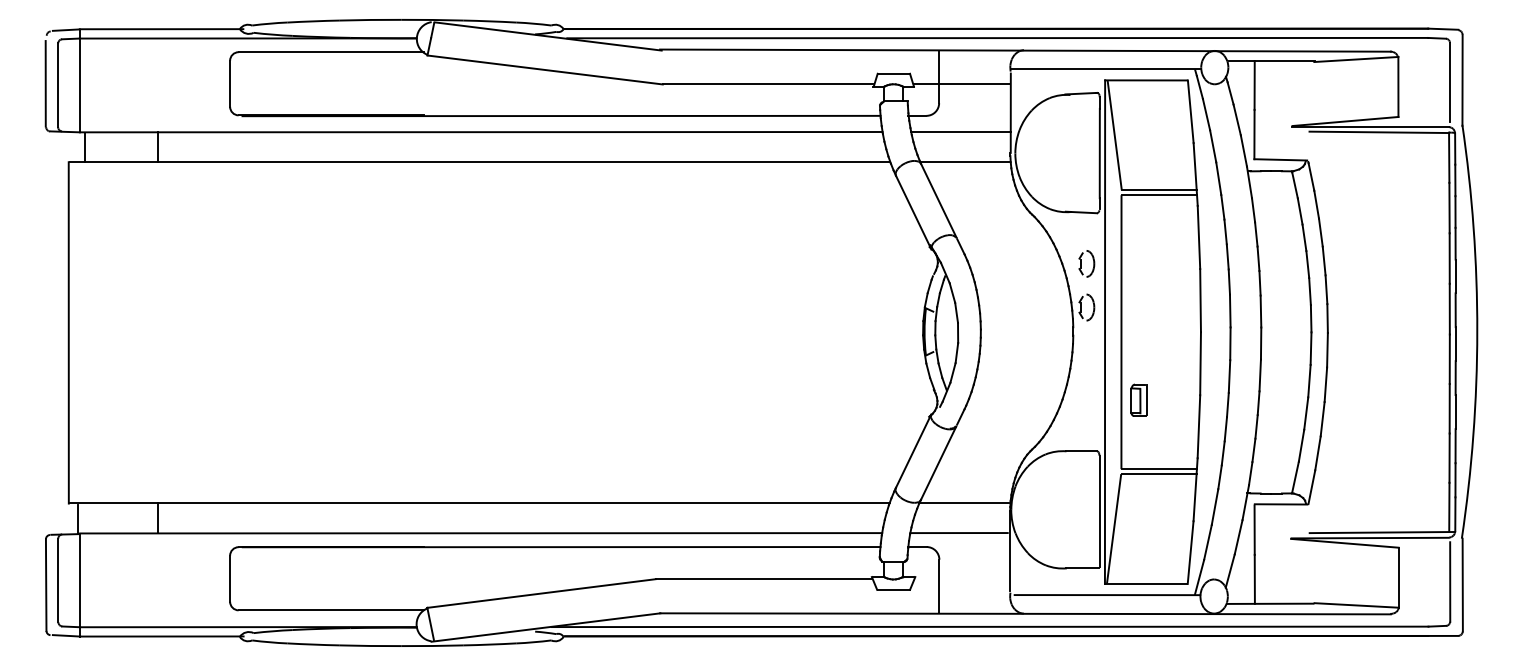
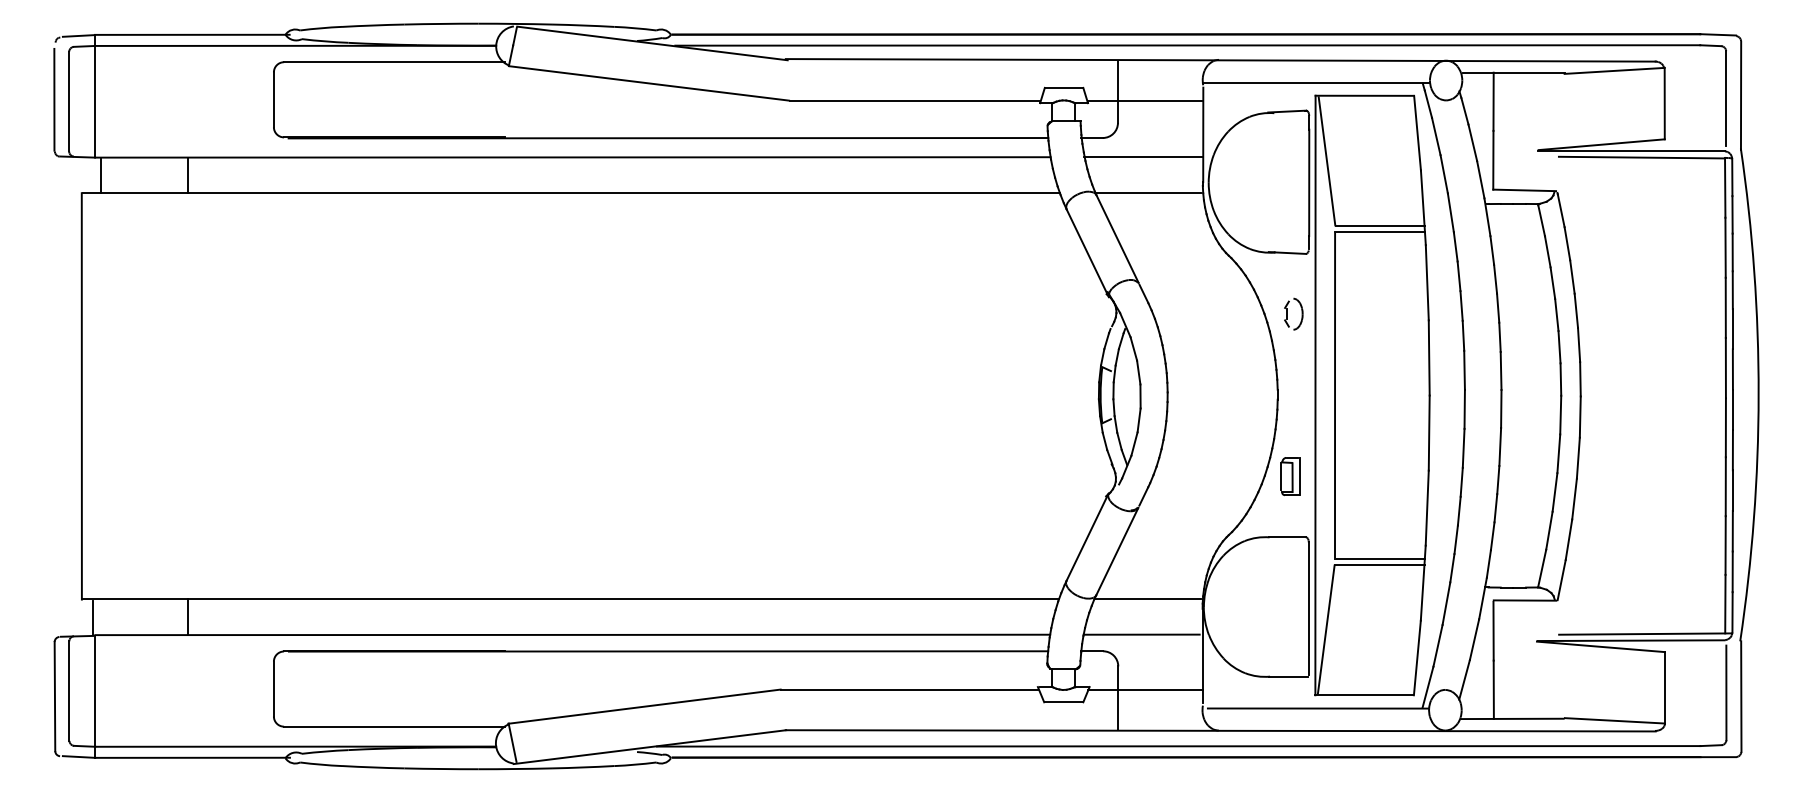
part: (1086, 306) -> (1293, 365), removed
part: (1138, 400) -> (1290, 476), moved
line: (962, 579) -> (1145, 689), added

